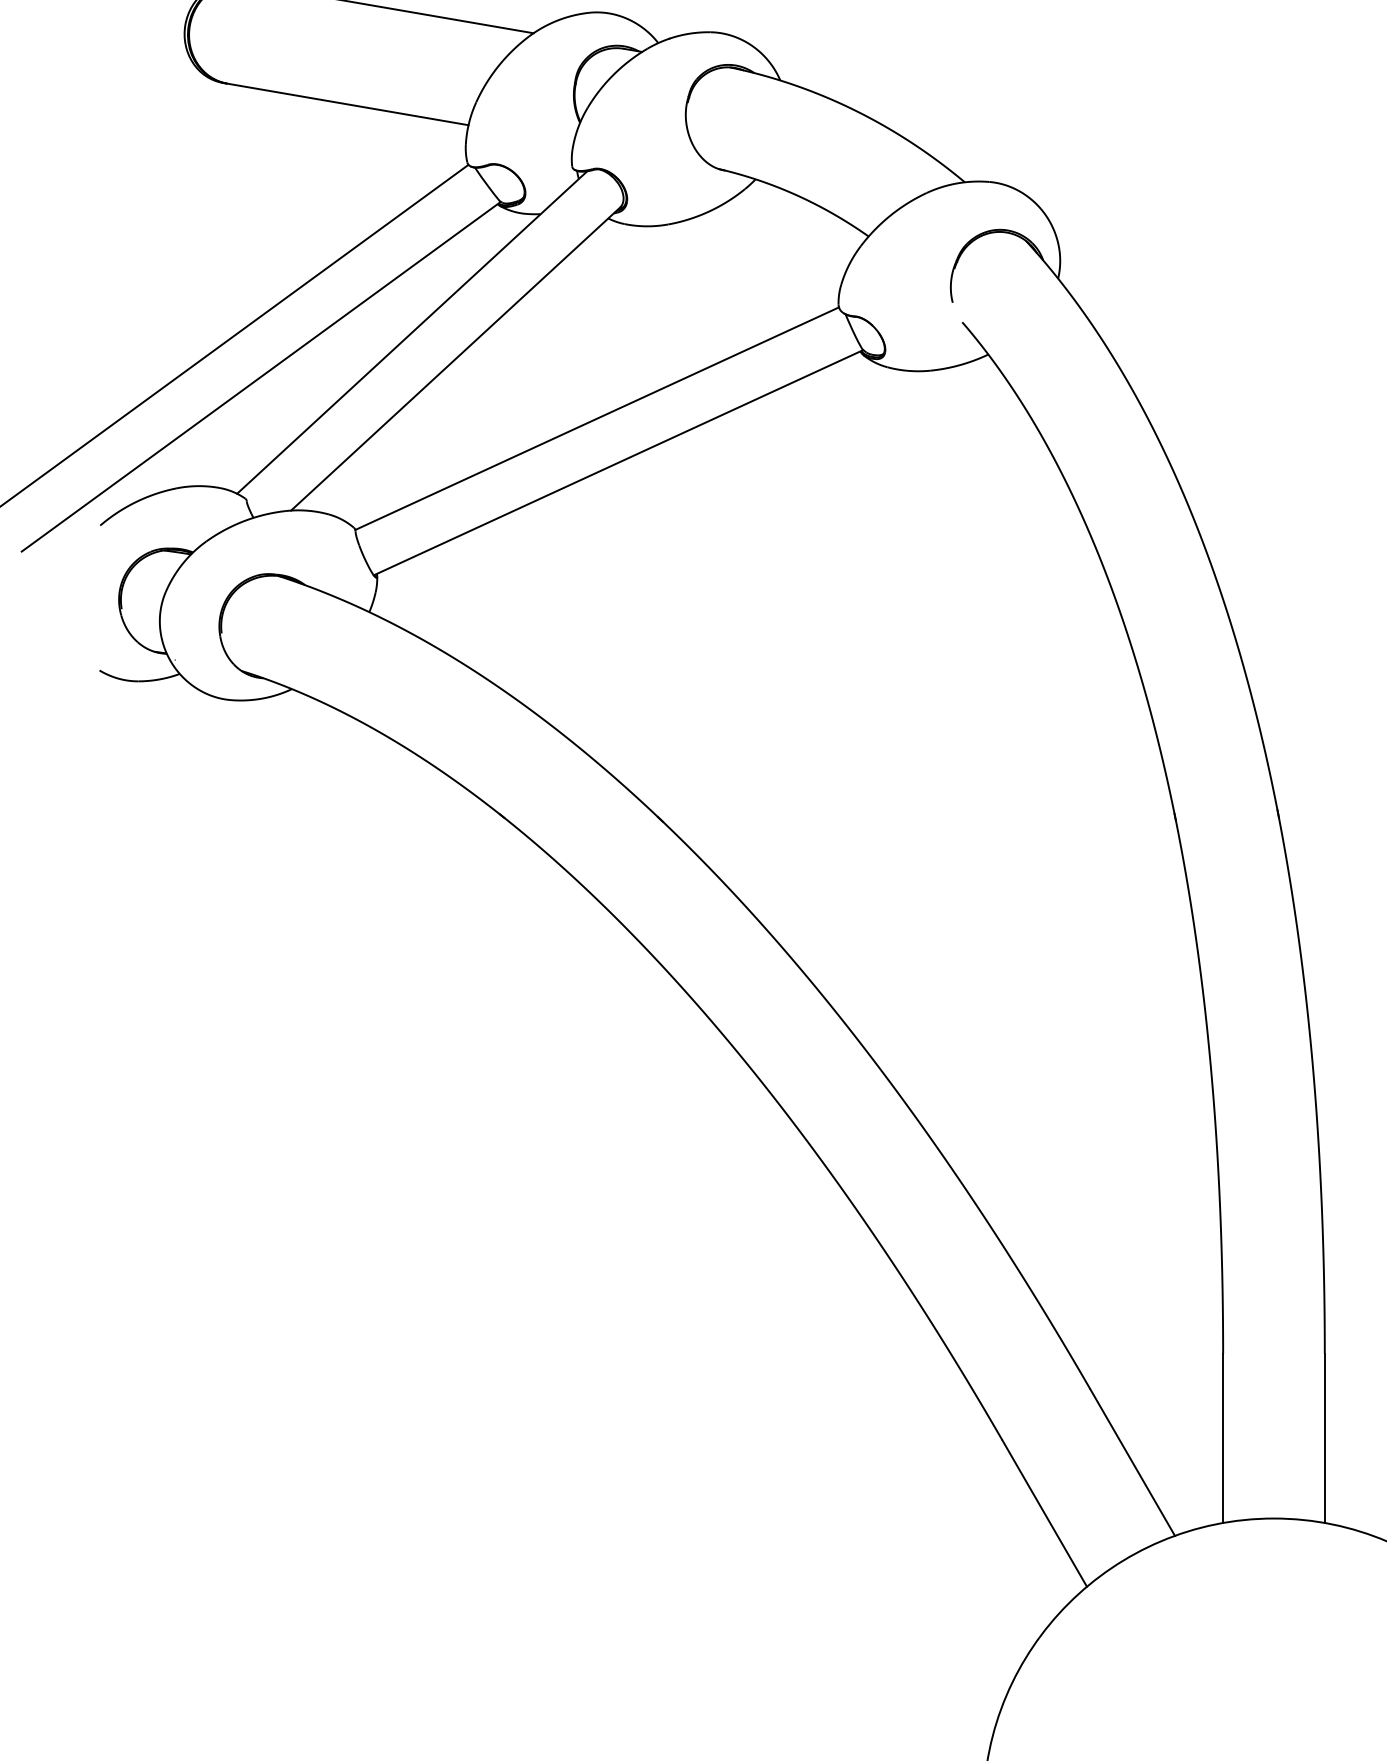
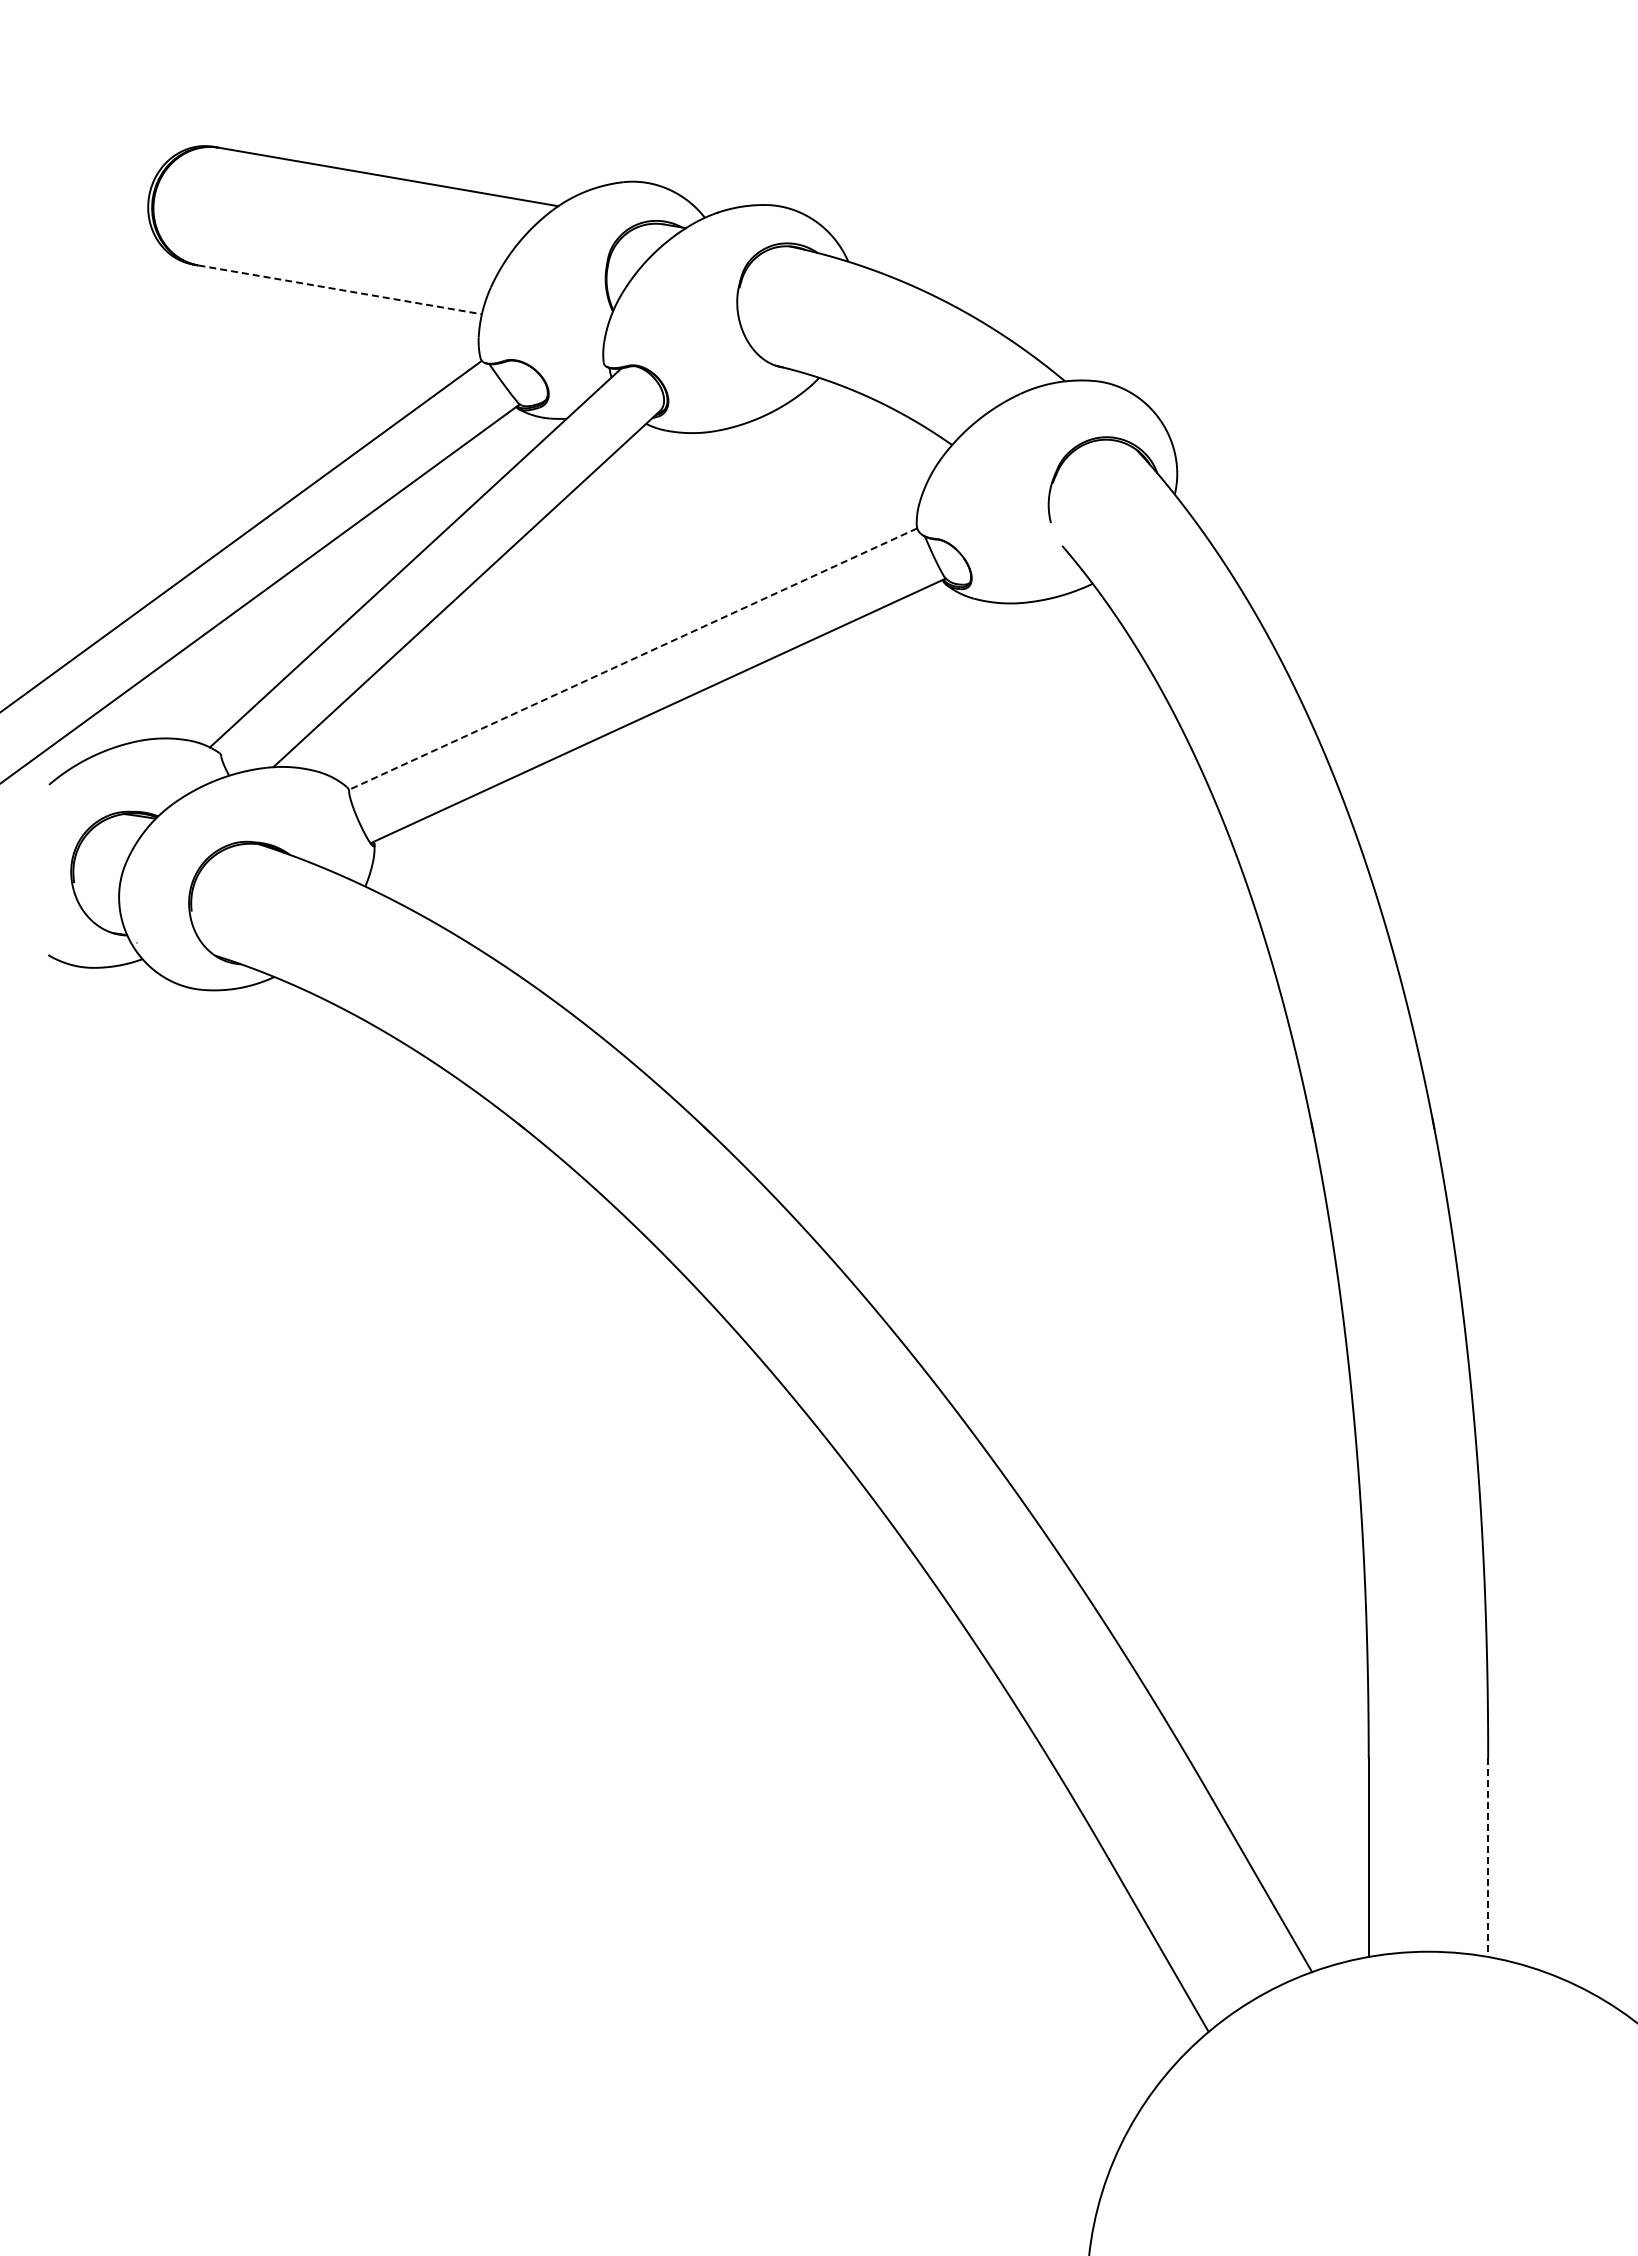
line: (348, 104) -> (340, 289), solid -> dashed
line: (597, 418) -> (633, 659), solid -> dashed
line: (1325, 1439) -> (1488, 1858), solid -> dashed

